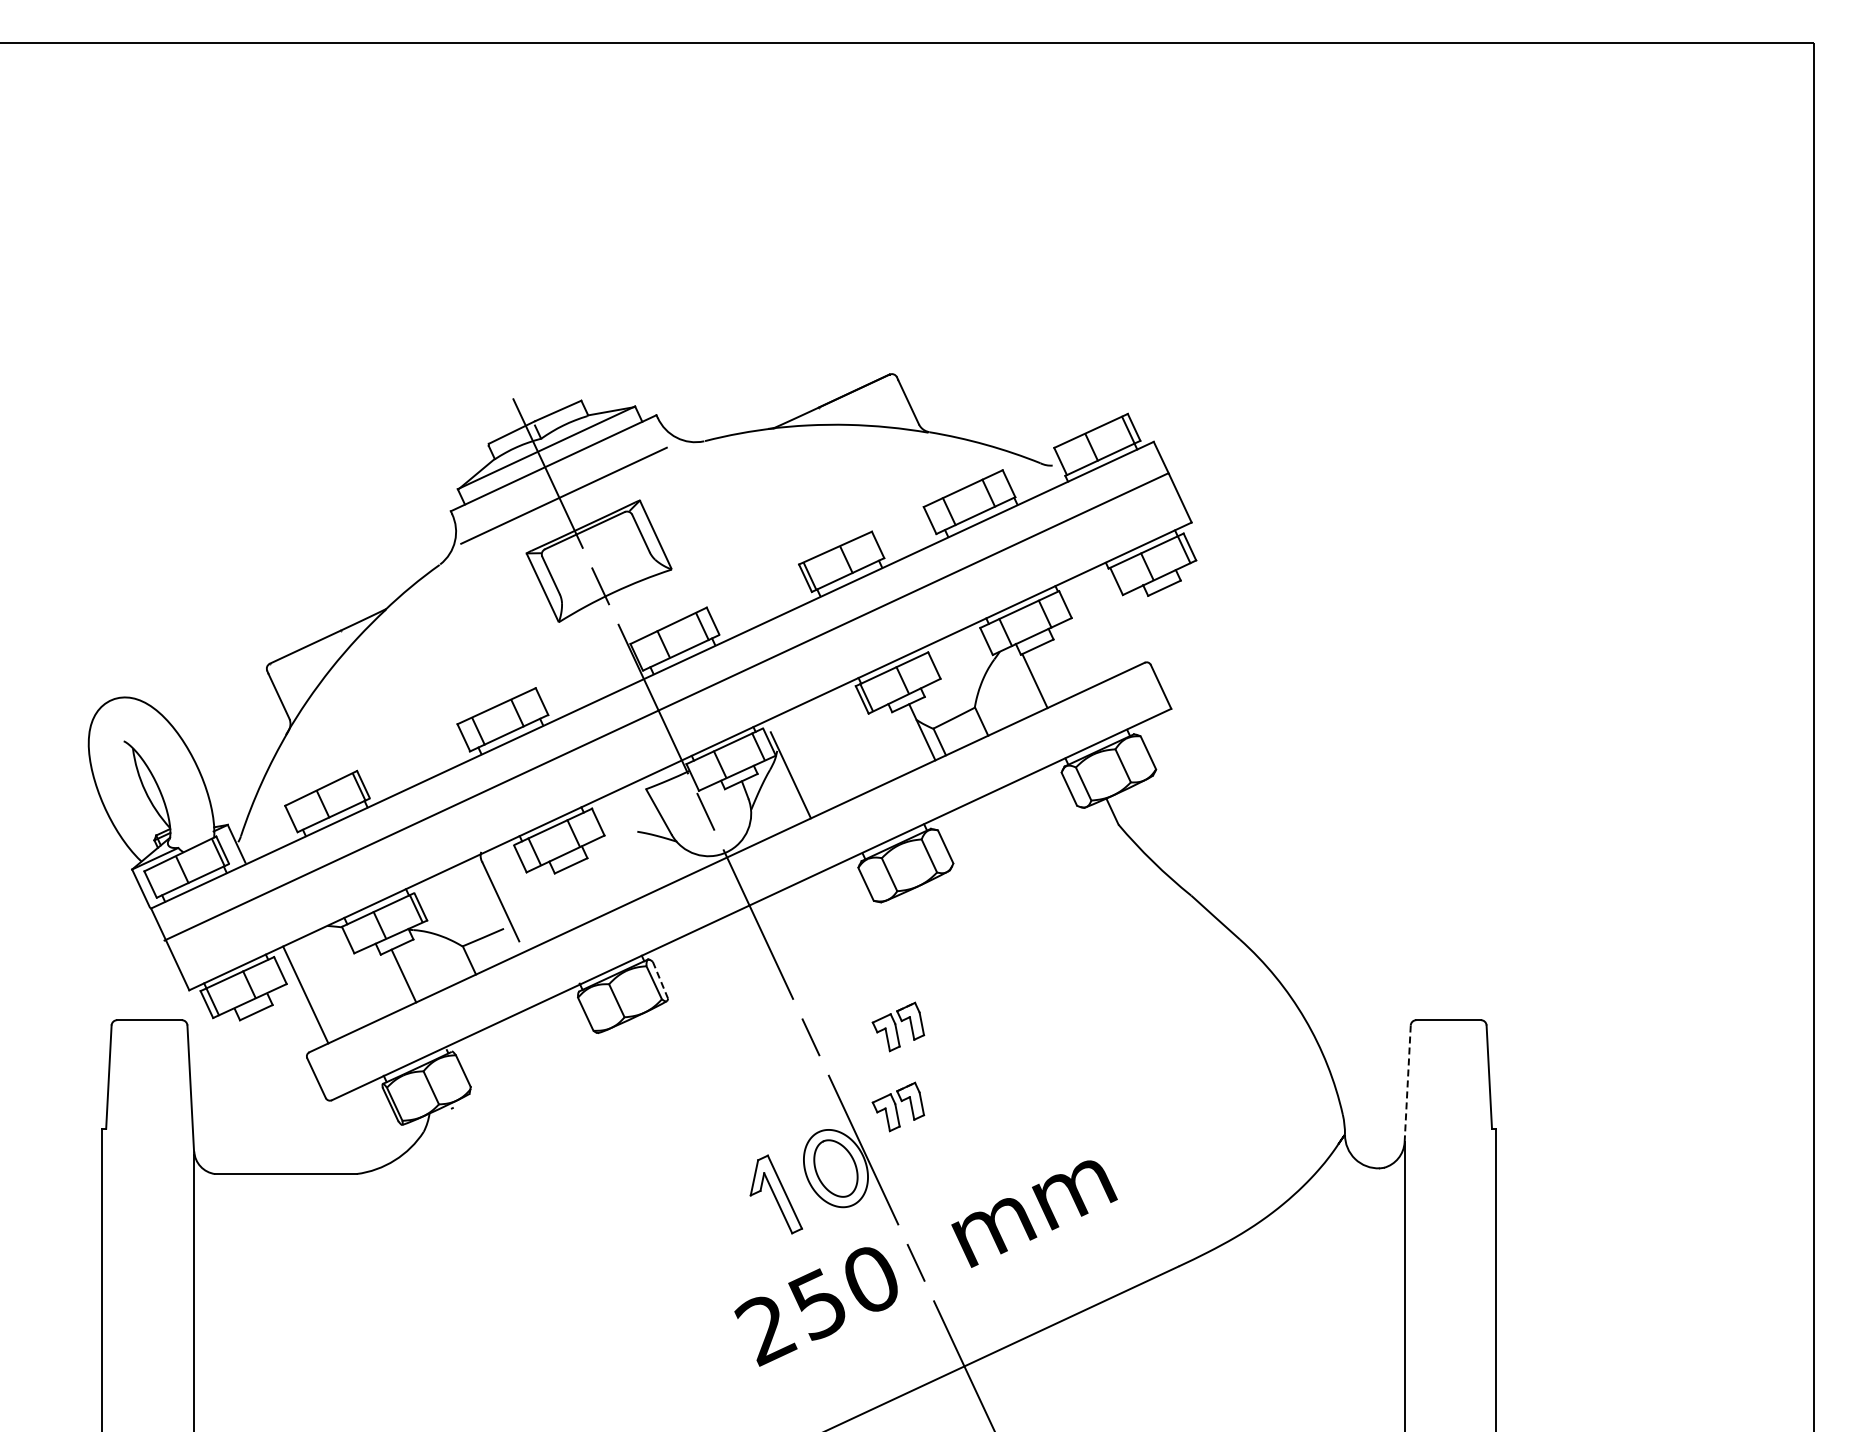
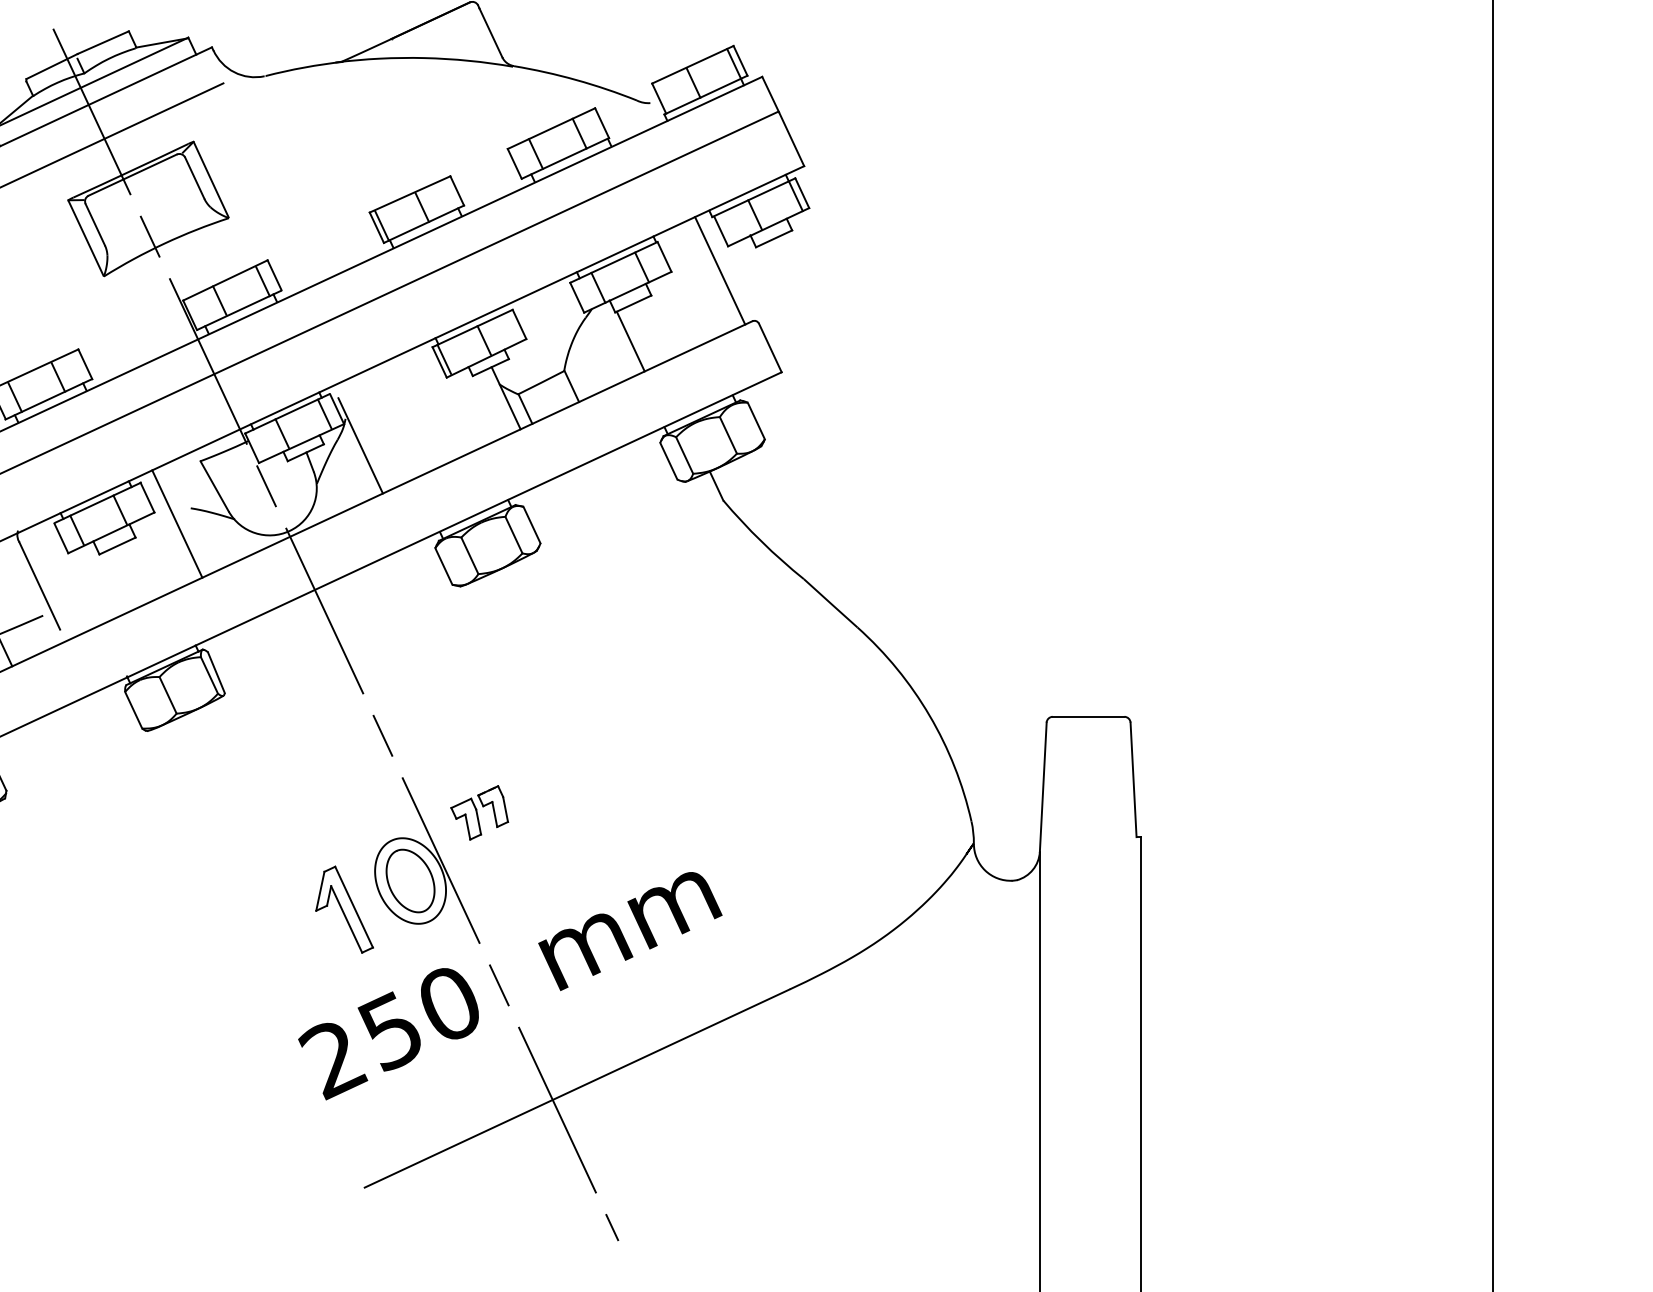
line: (1115, 616) -> (719, 270), added
line: (624, 845) -> (176, 523), added
line: (660, 980) -> (216, 672), dashed -> solid
part: (898, 1026) -> (479, 723), removed
line: (1407, 1083) -> (1043, 786), dashed -> solid

